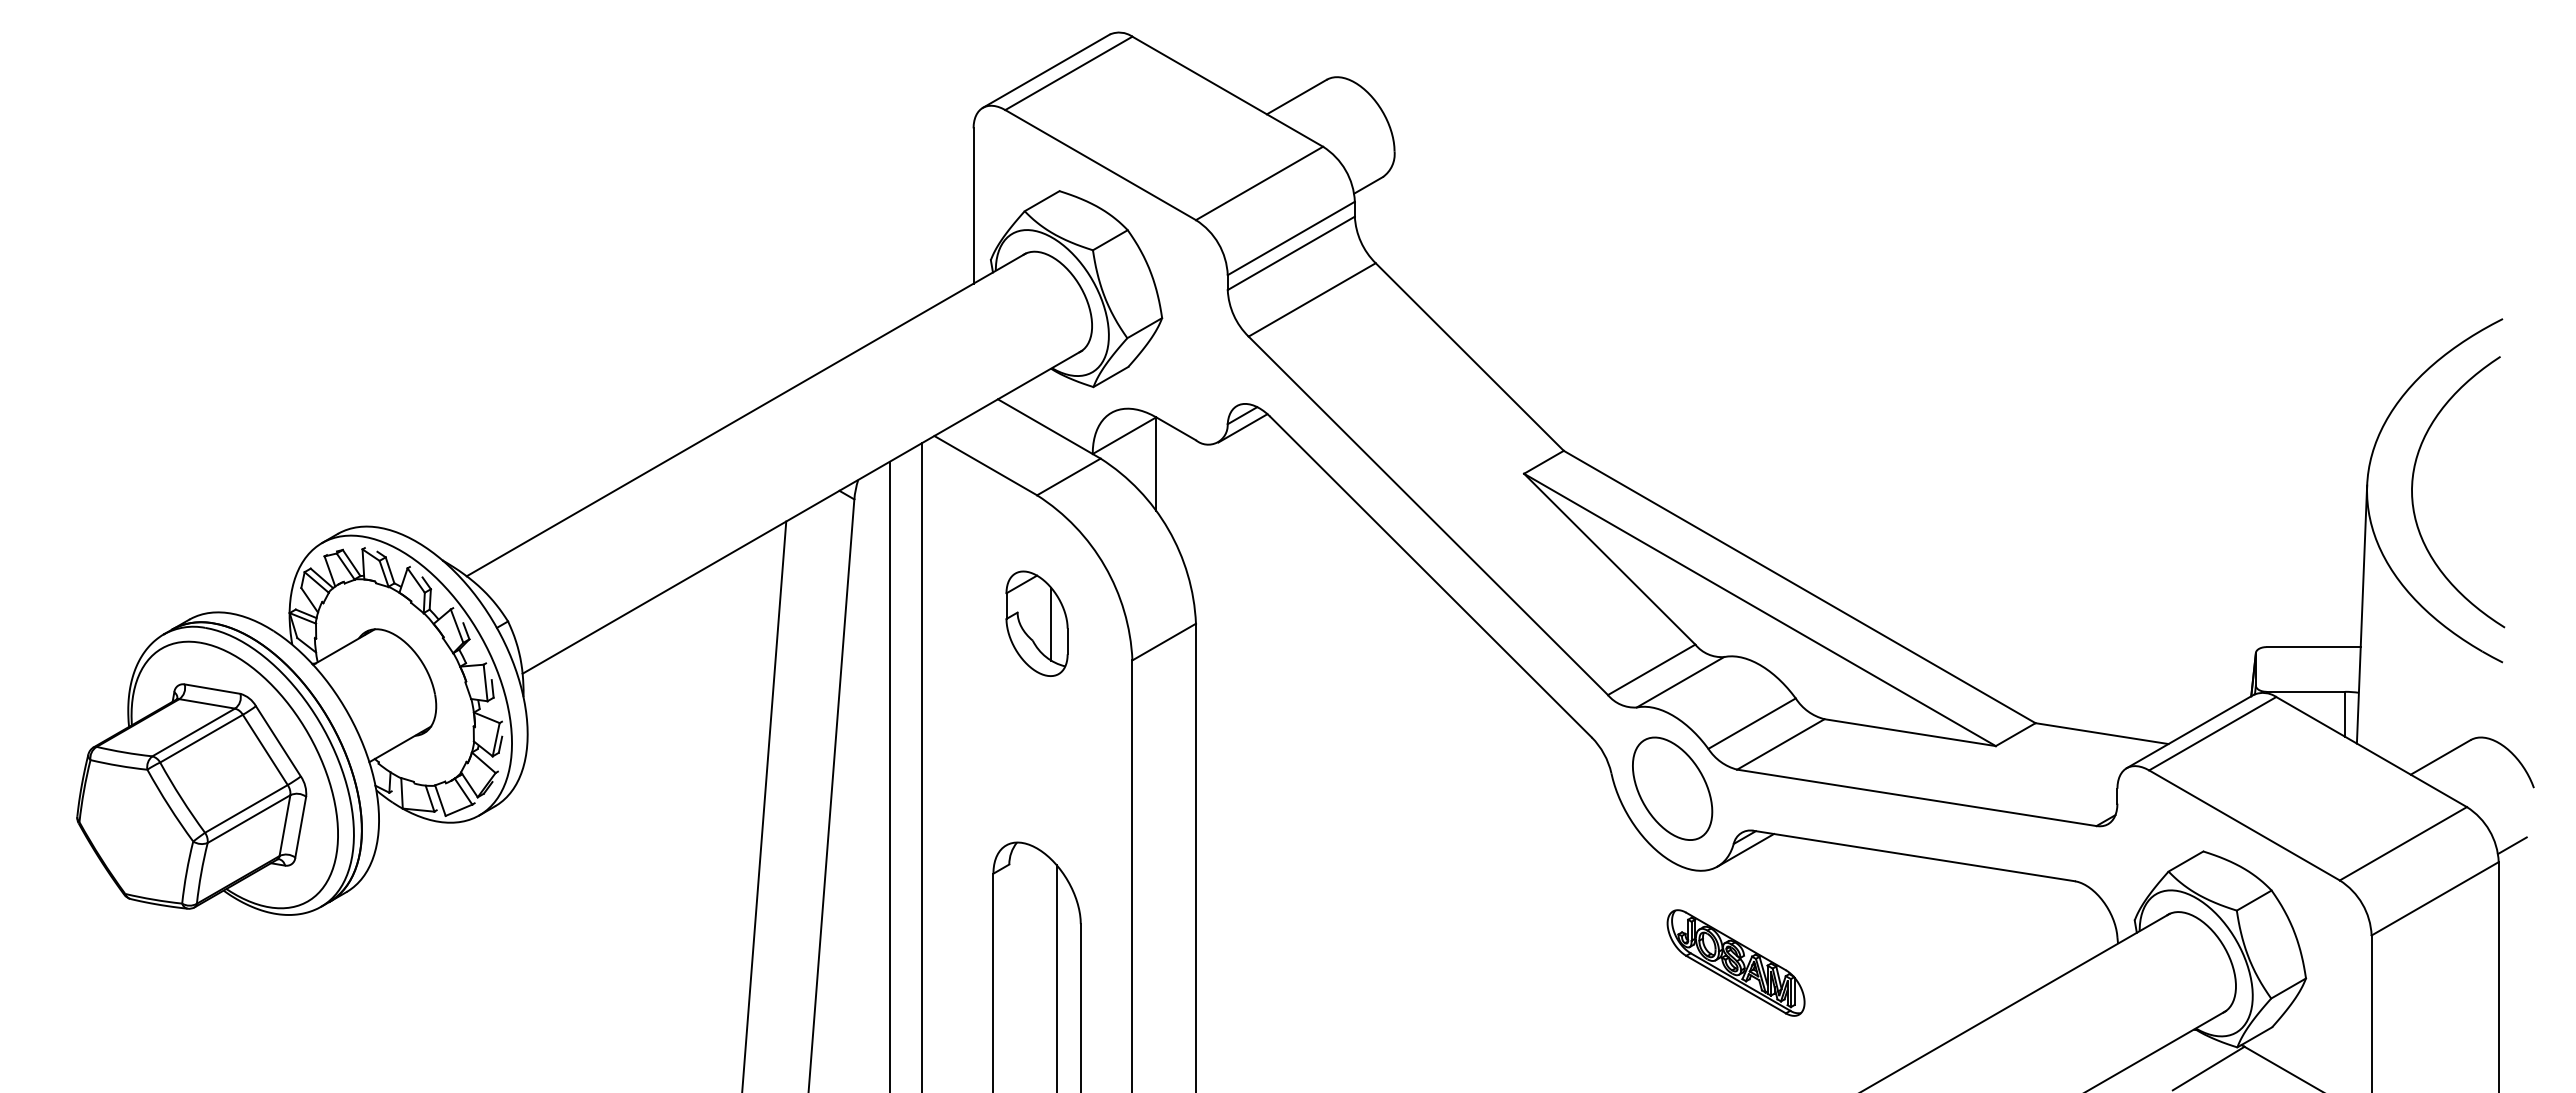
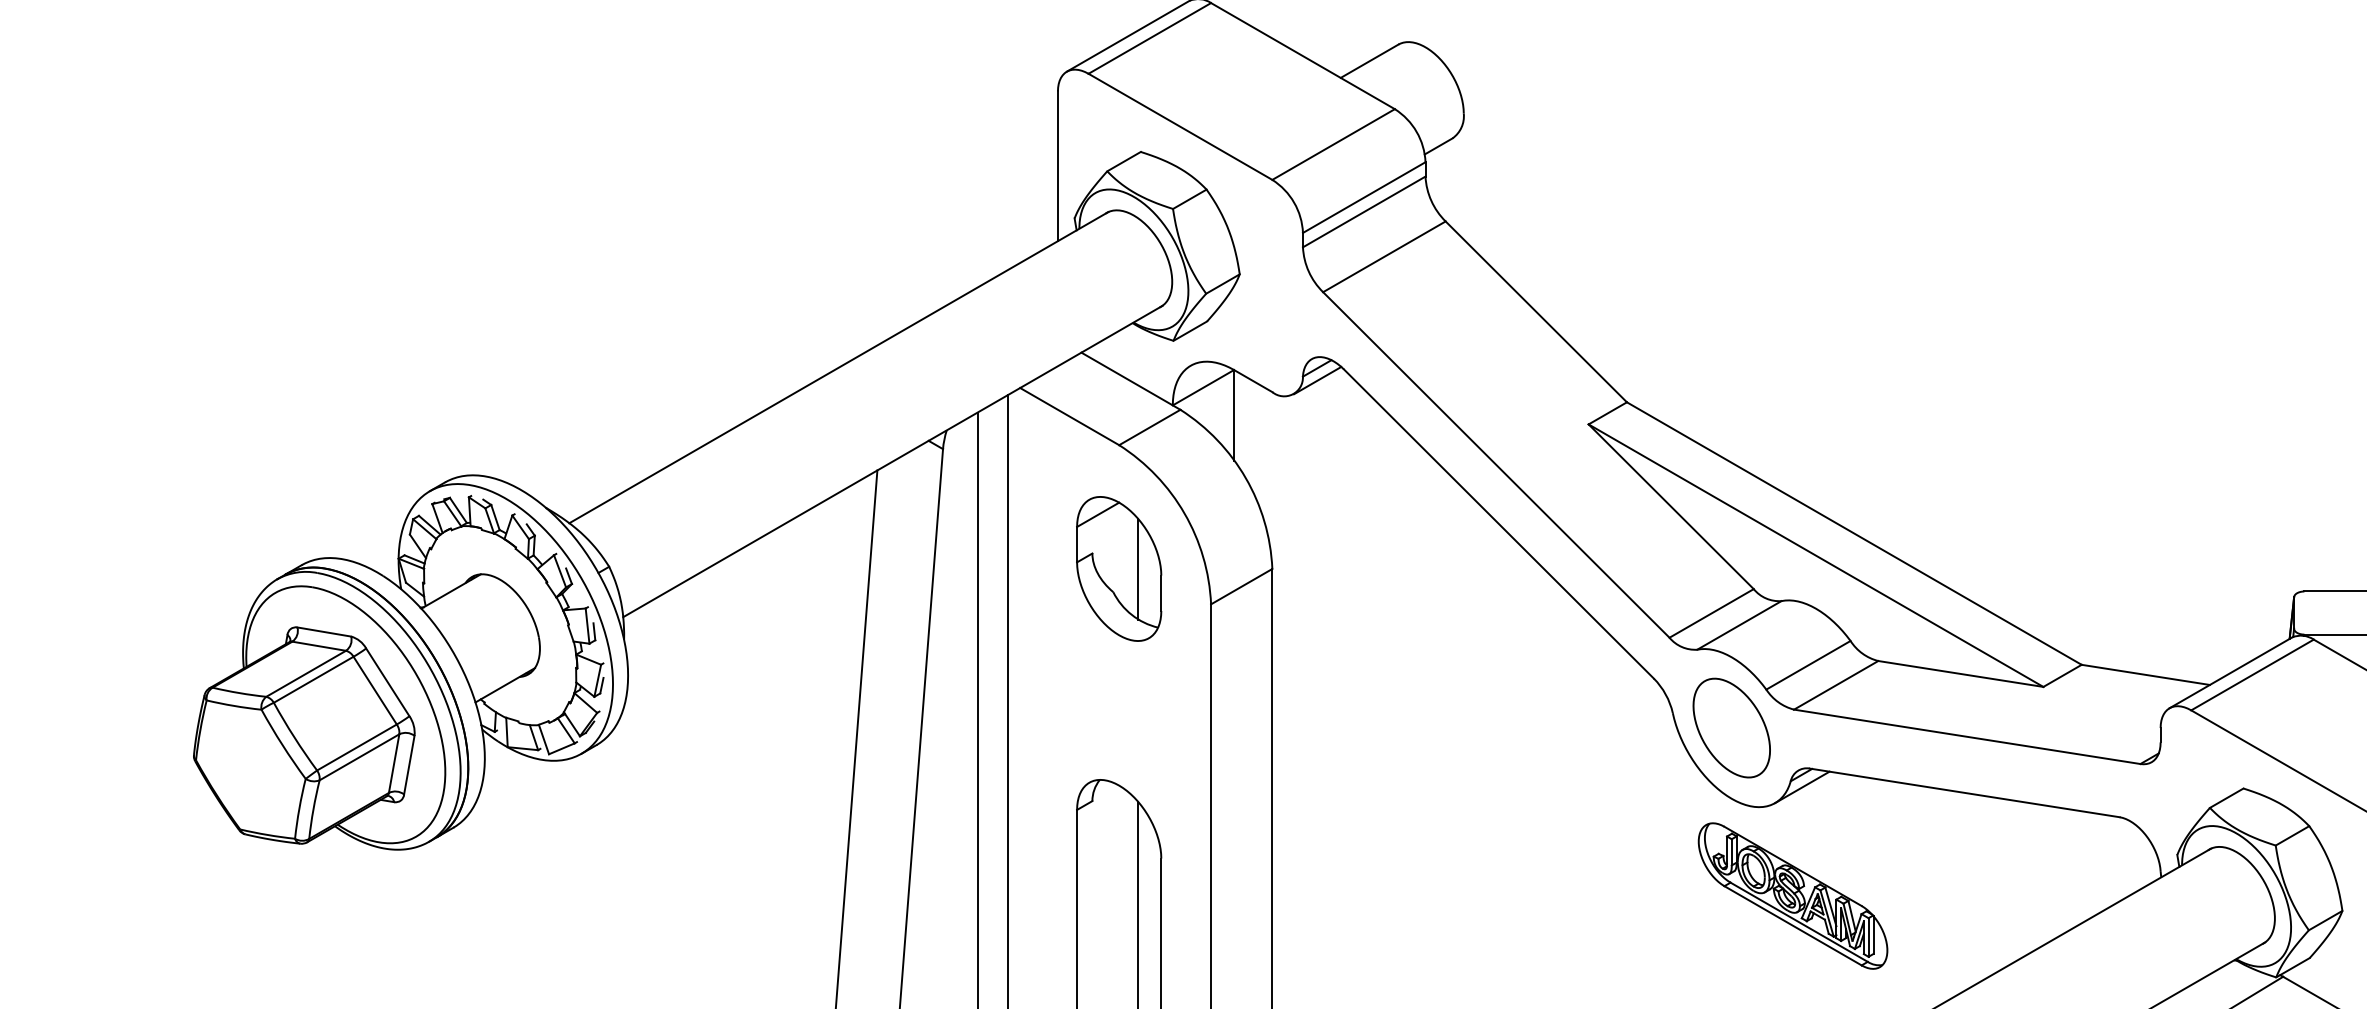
part: (1036, 623) -> (1118, 568), size x1.43
part: (1735, 962) -> (1792, 895), size x1.43

